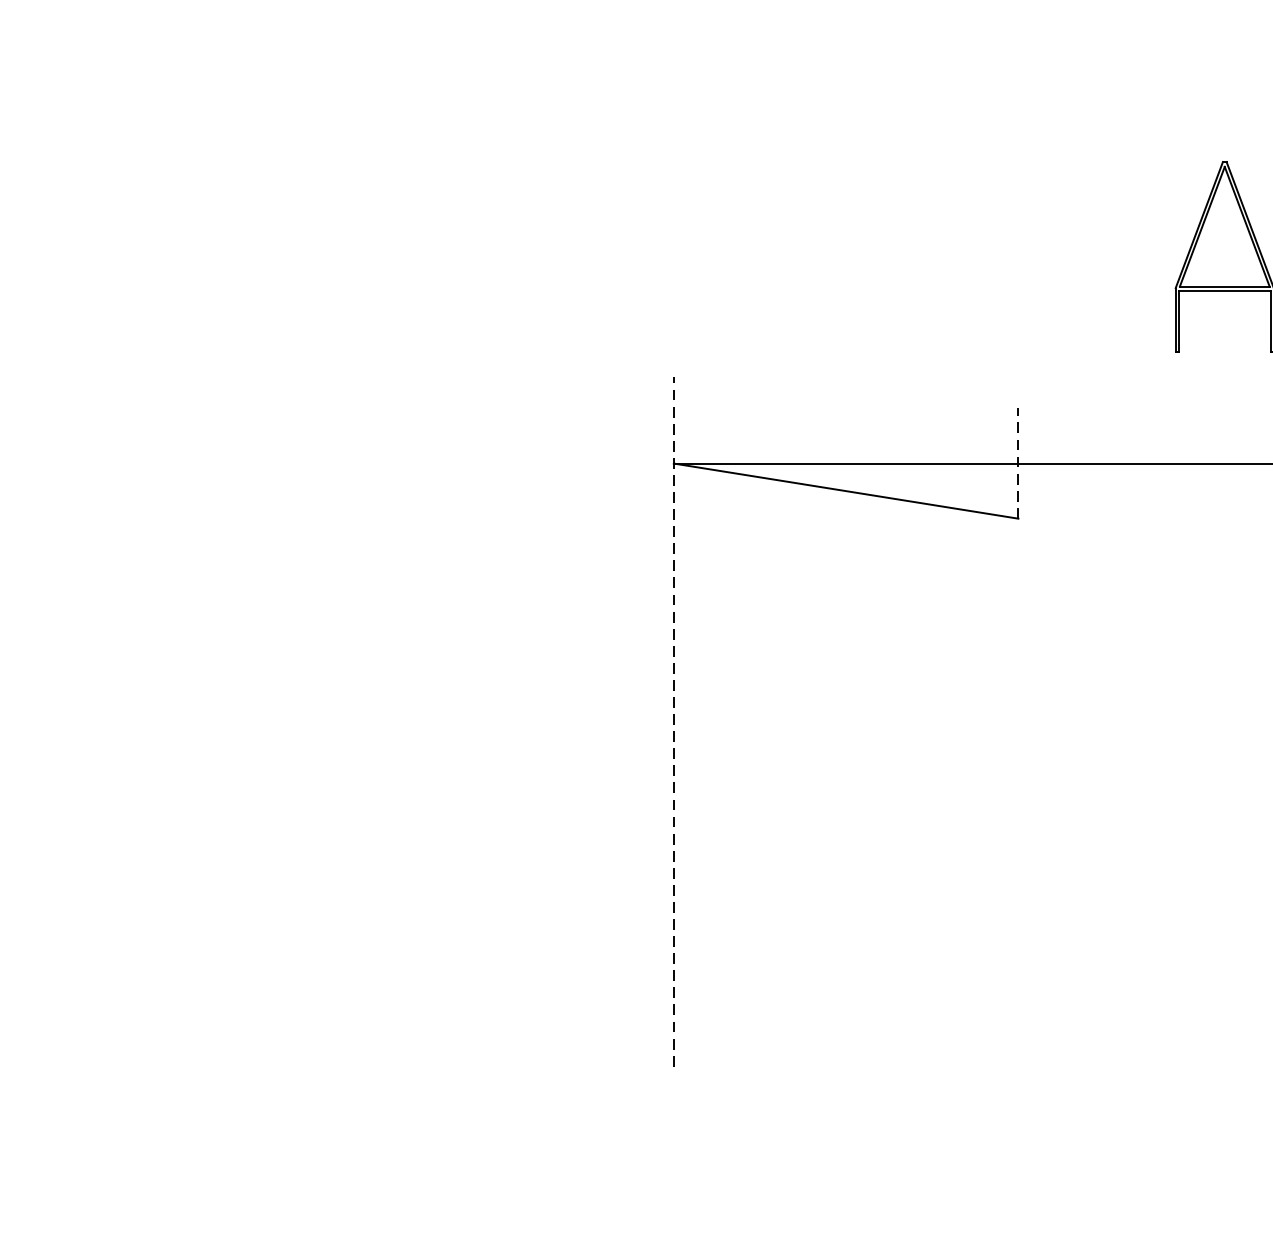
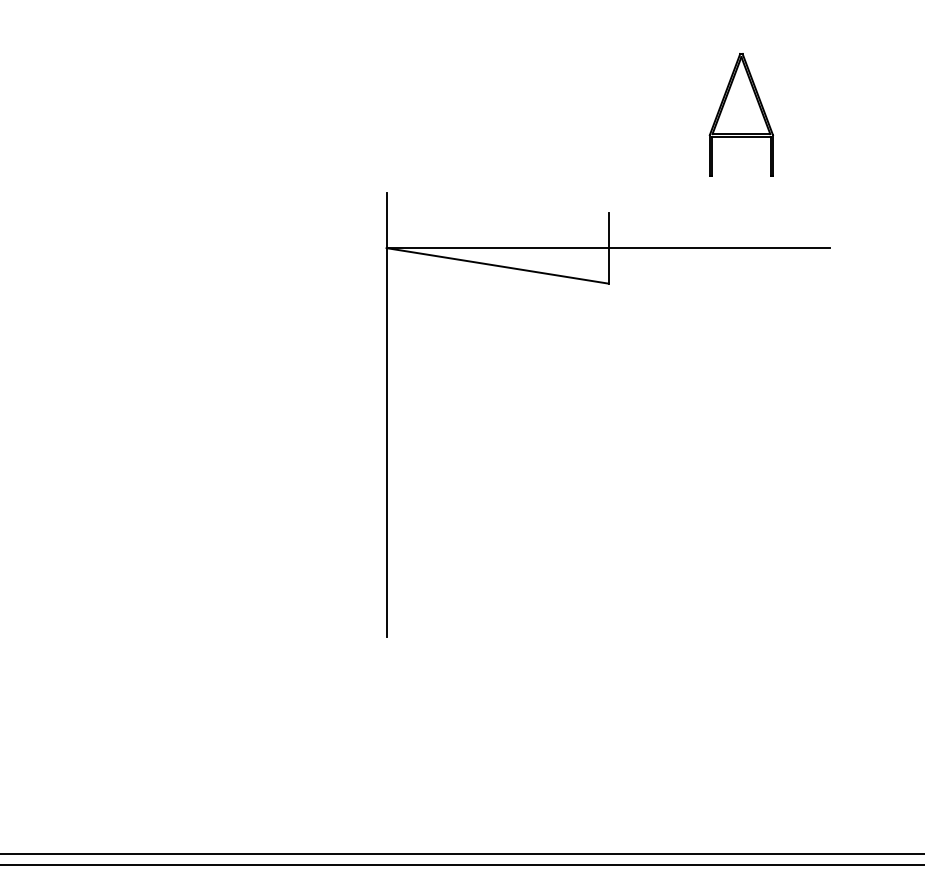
line: (1018, 464) -> (608, 248), dashed -> solid
line: (673, 721) -> (386, 414), dashed -> solid

